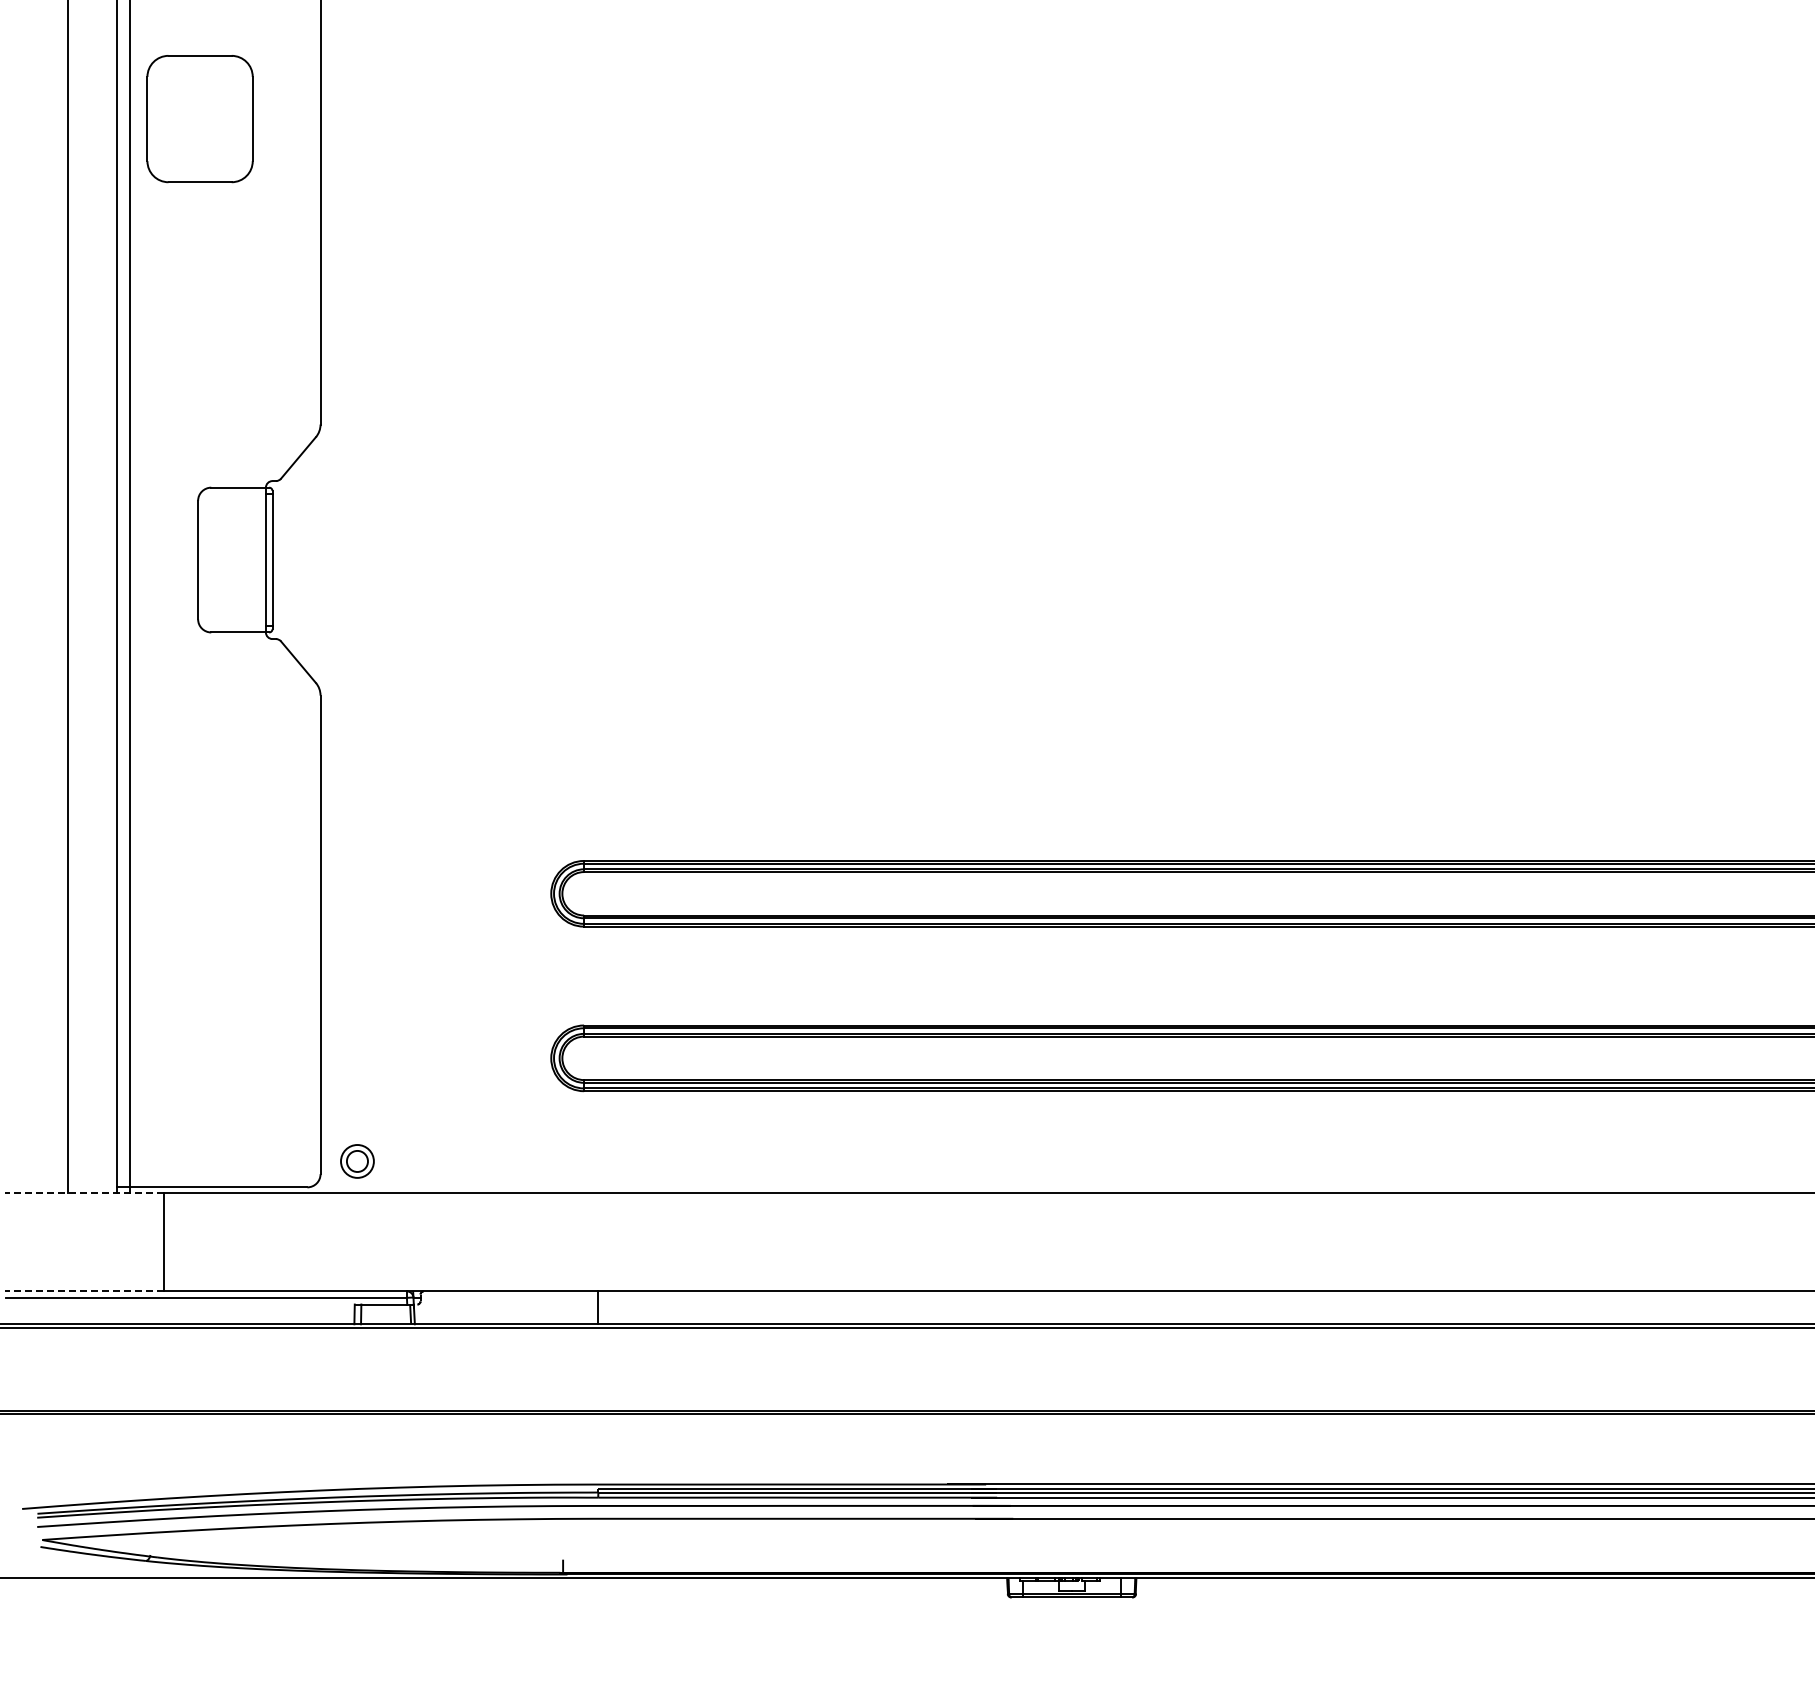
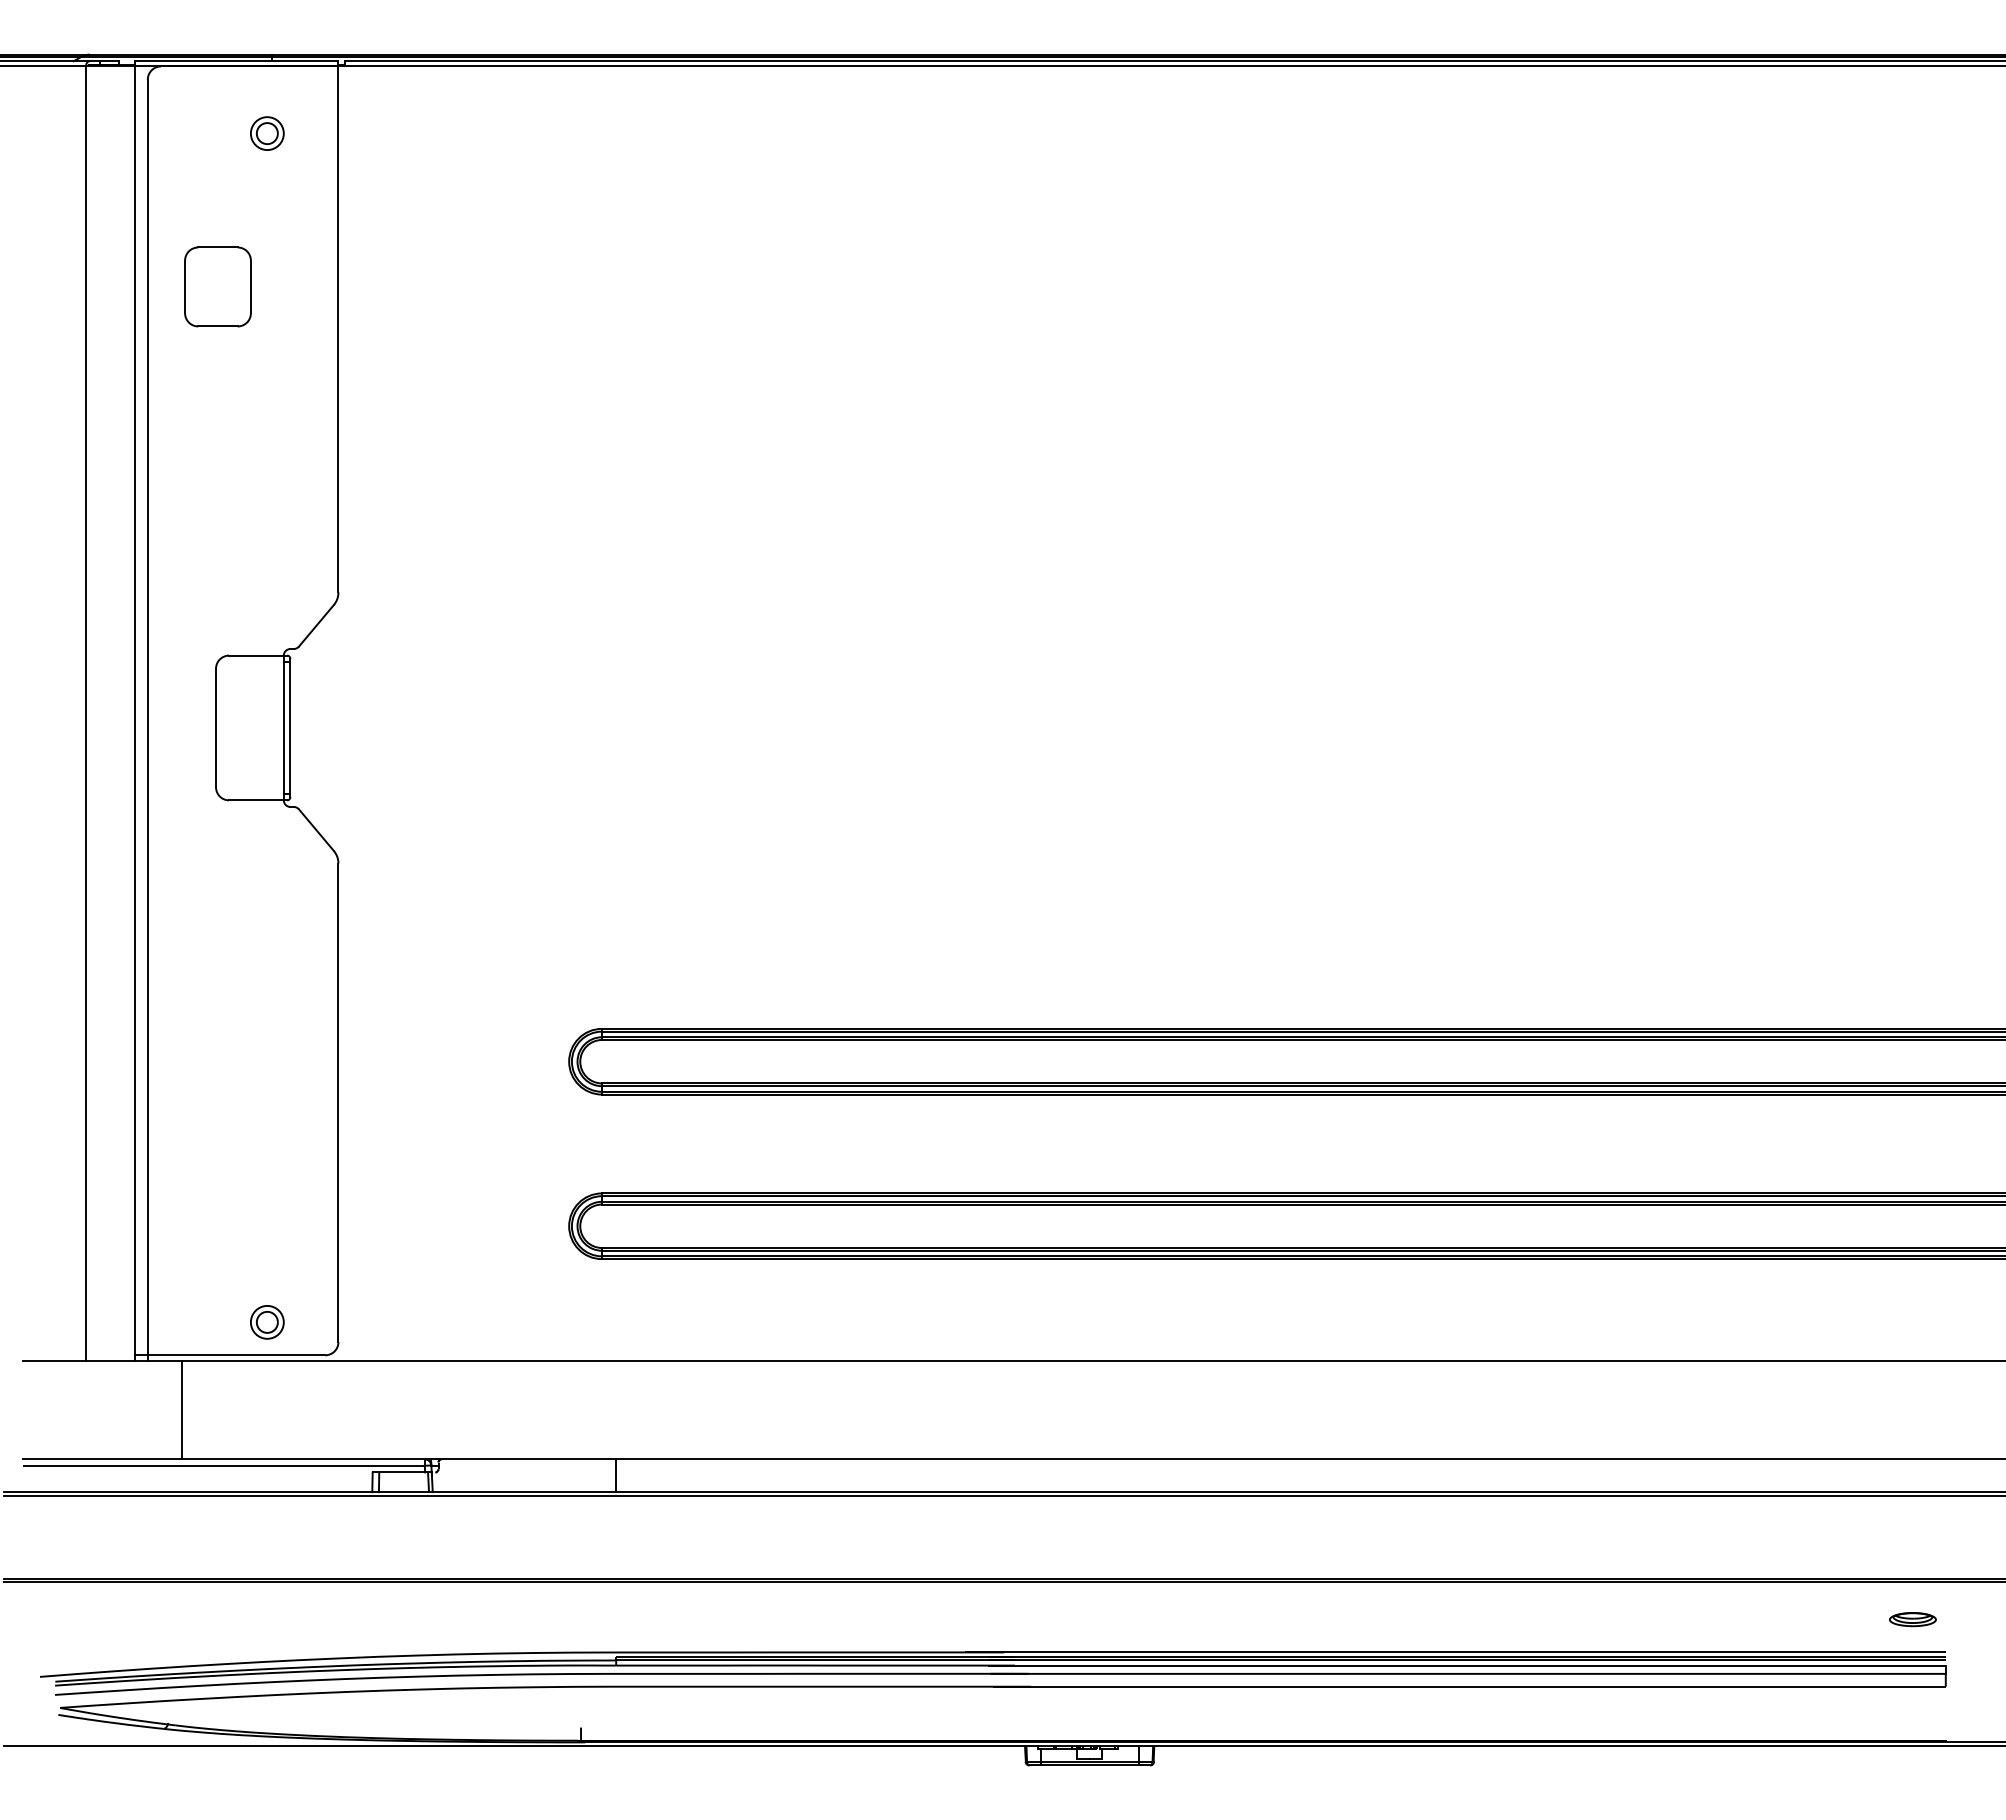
part: (199, 118) -> (217, 286), size x0.62
part: (357, 1161) -> (267, 1322), moved
line: (84, 1192) -> (102, 1360), dashed -> solid
line: (84, 1291) -> (102, 1459), dashed -> solid

